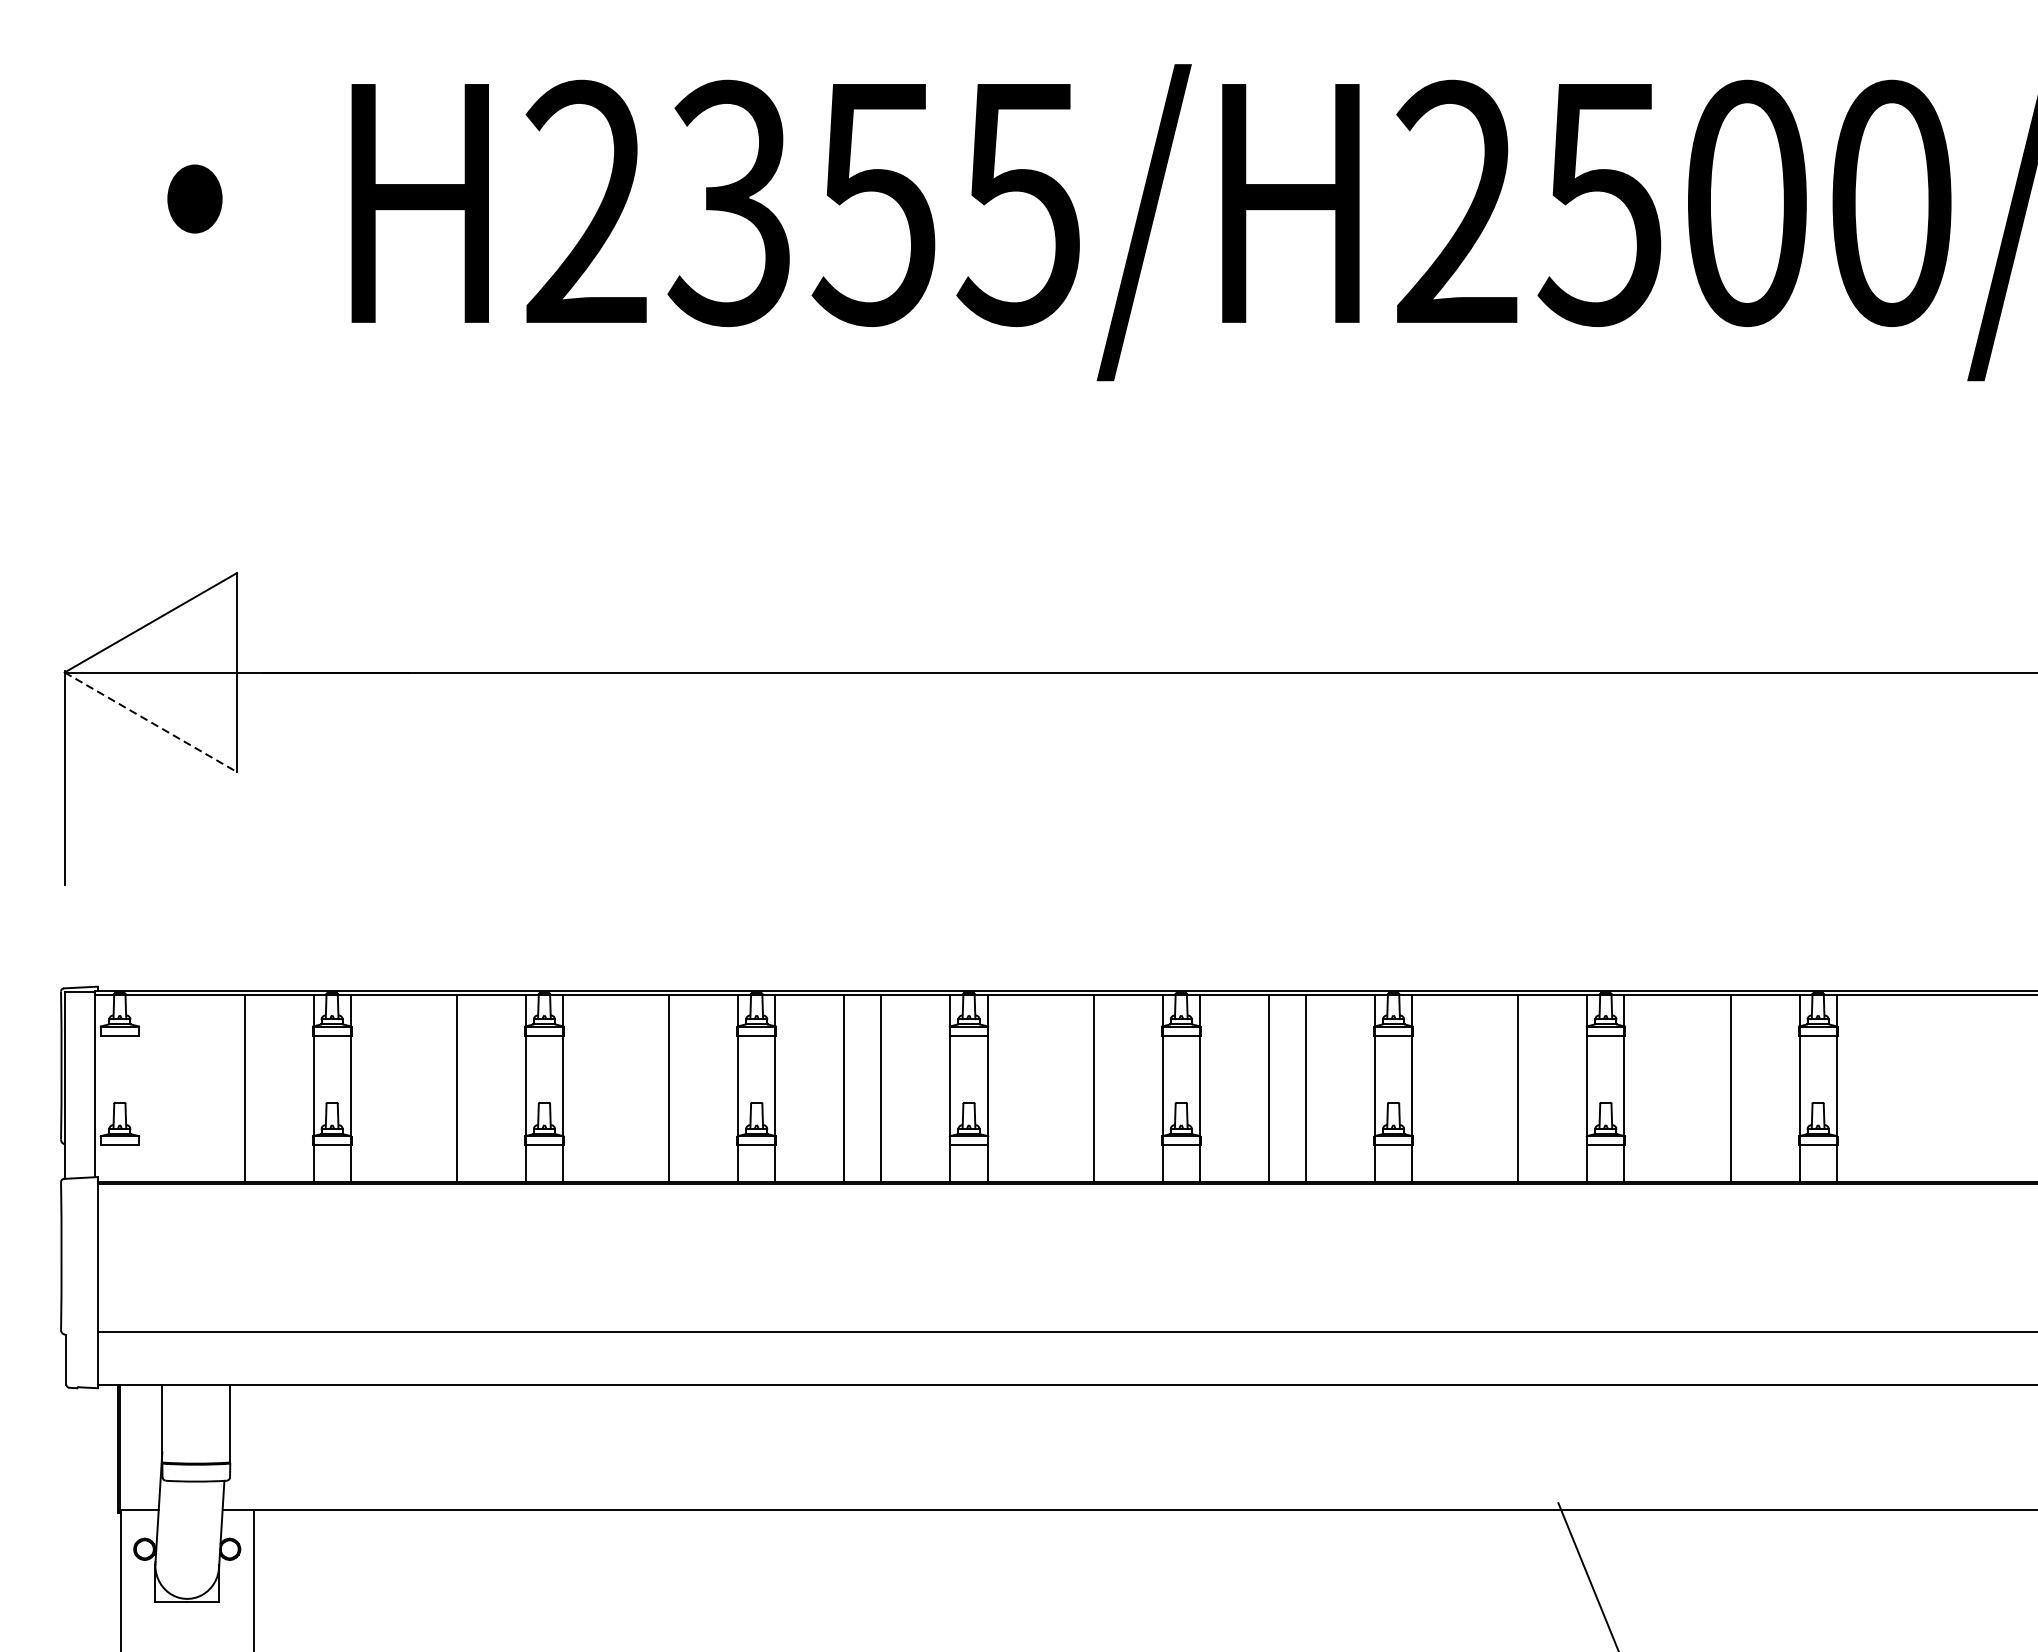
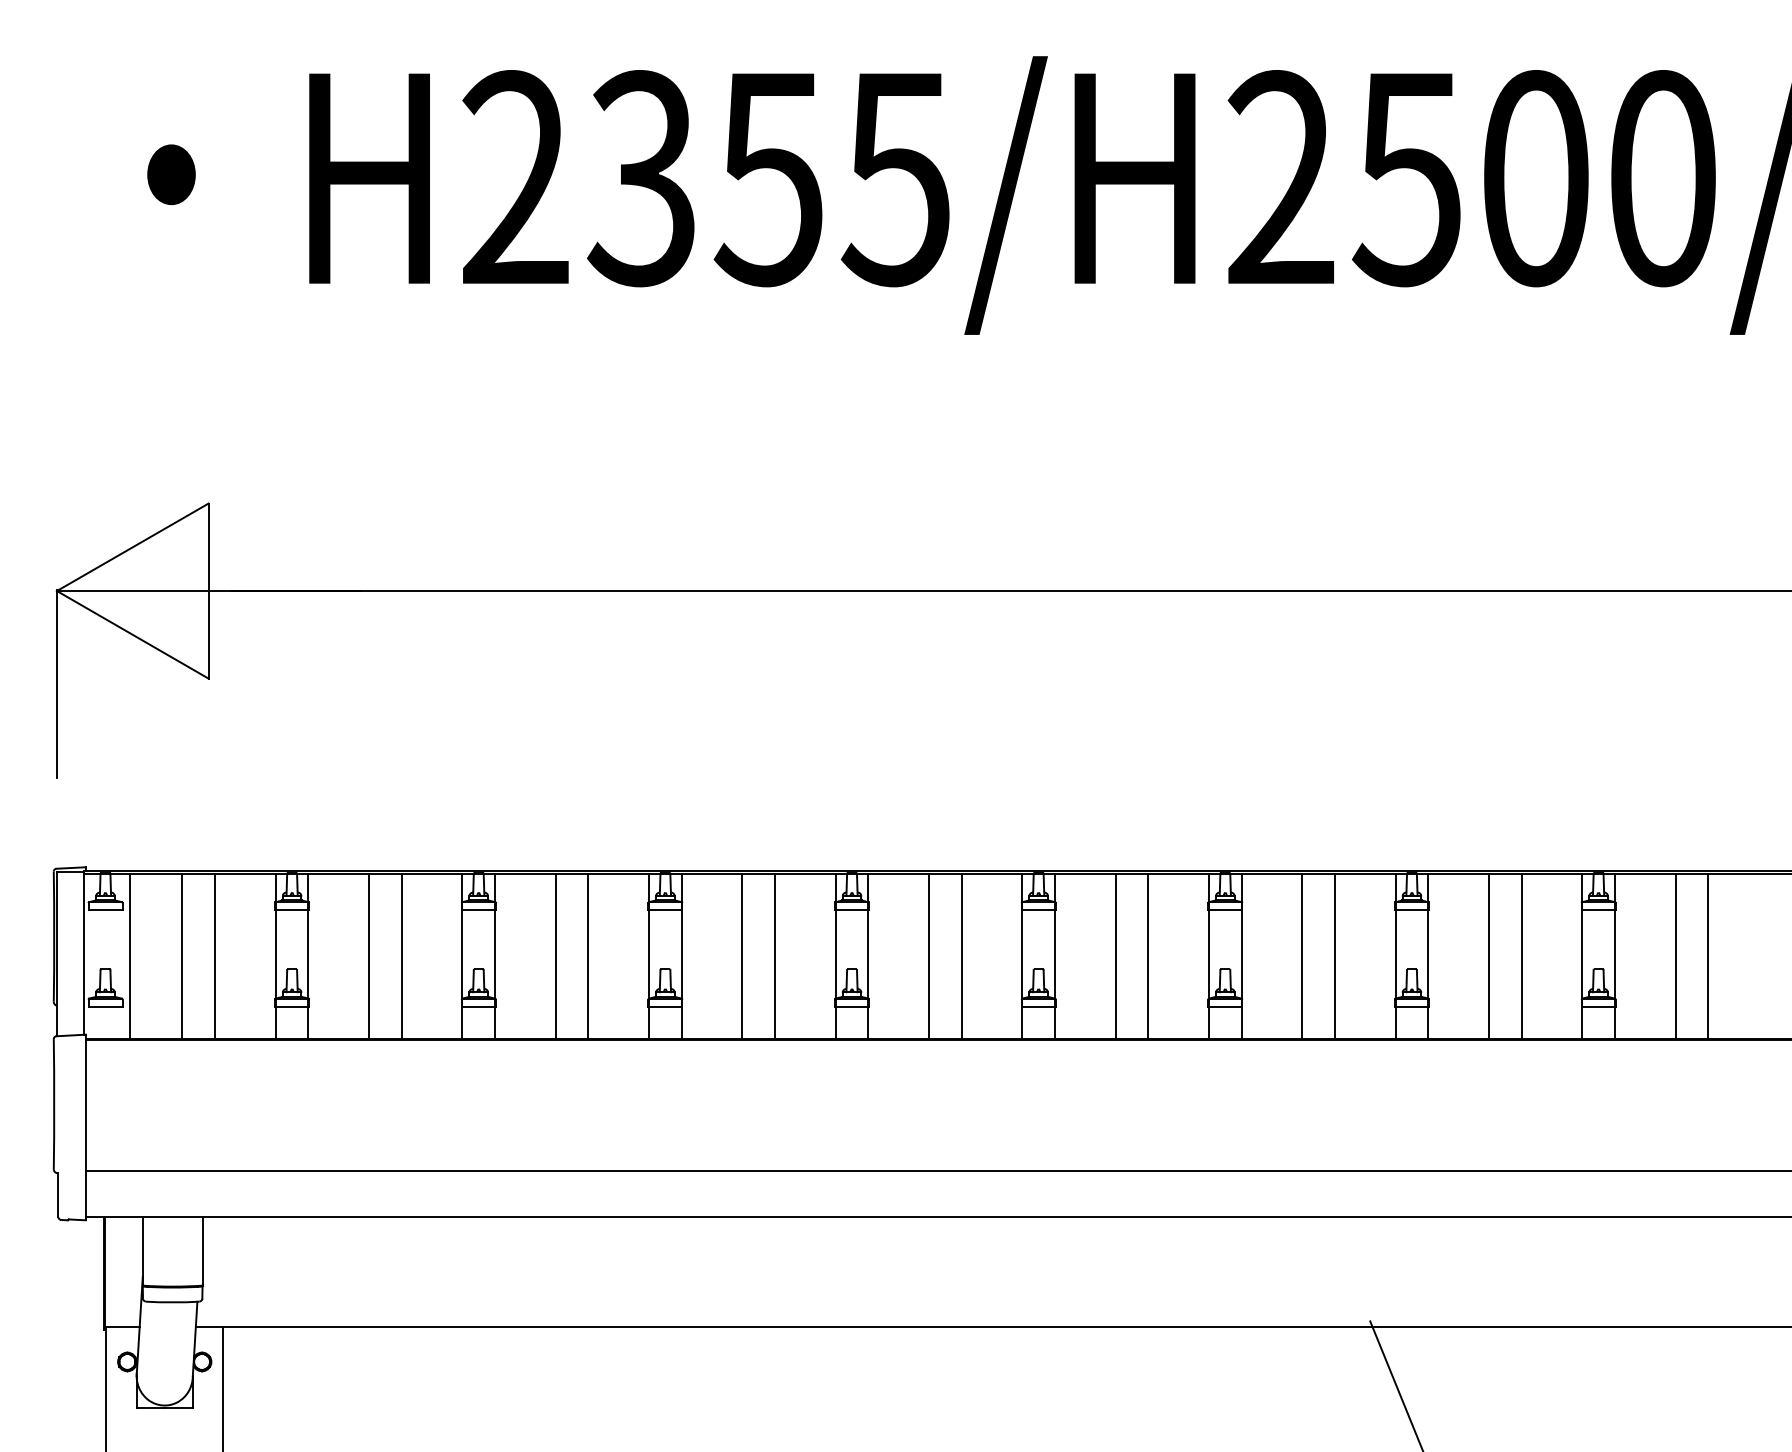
line: (150, 721) -> (132, 634), dashed -> solid
line: (148, 1088) -> (130, 956), added
line: (207, 1088) -> (182, 956), added
line: (420, 1088) -> (369, 956), added
line: (631, 1088) -> (555, 956), added
line: (1057, 1088) -> (929, 956), added
line: (1481, 1088) -> (1302, 956), added
line: (1692, 1088) -> (1488, 956), added
line: (1905, 1088) -> (1675, 956), added
line: (1943, 1088) -> (1708, 956), added

